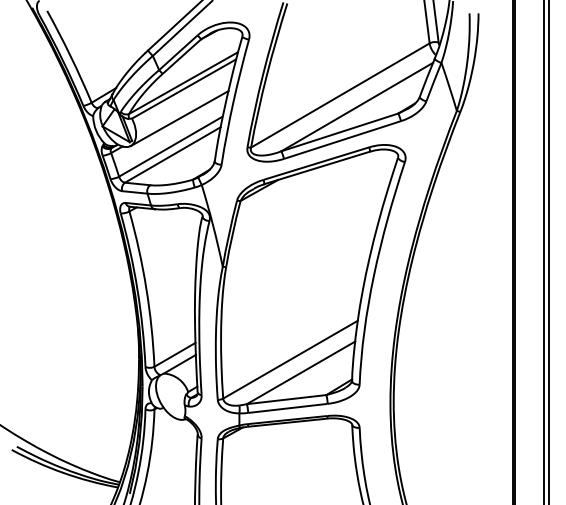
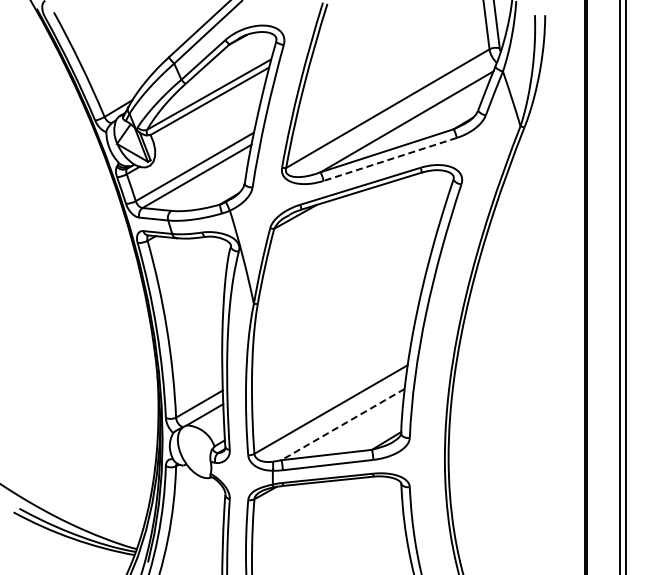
line: (179, 118) -> (204, 134), removed
line: (342, 140) -> (390, 159), solid -> dashed
line: (300, 372) -> (342, 424), solid -> dashed

